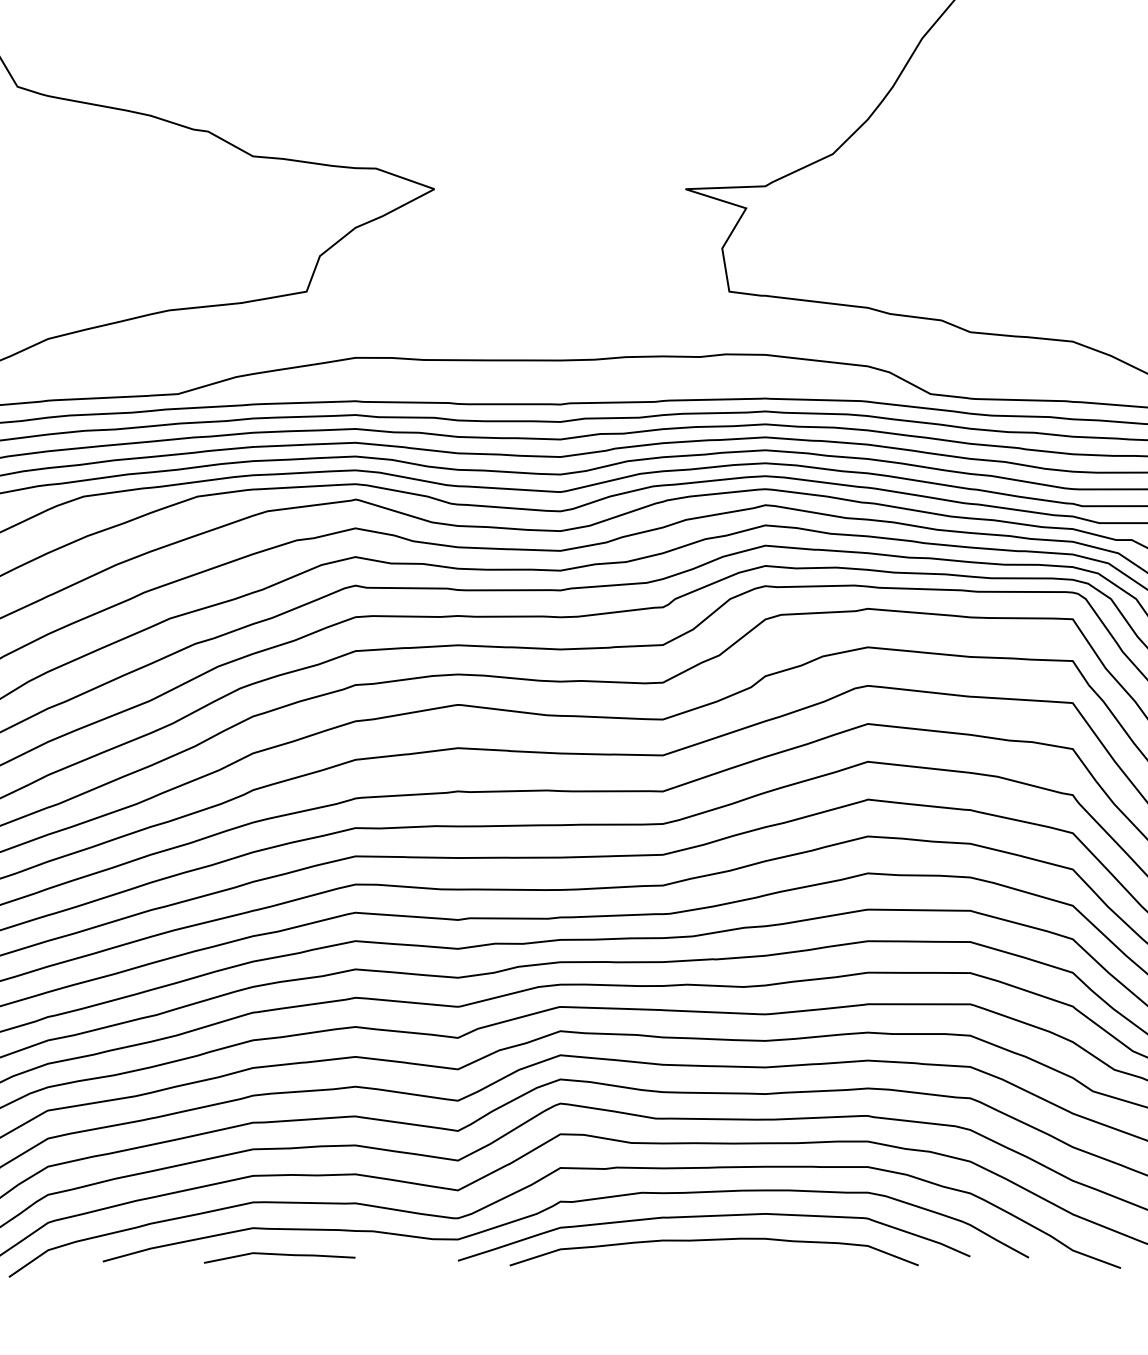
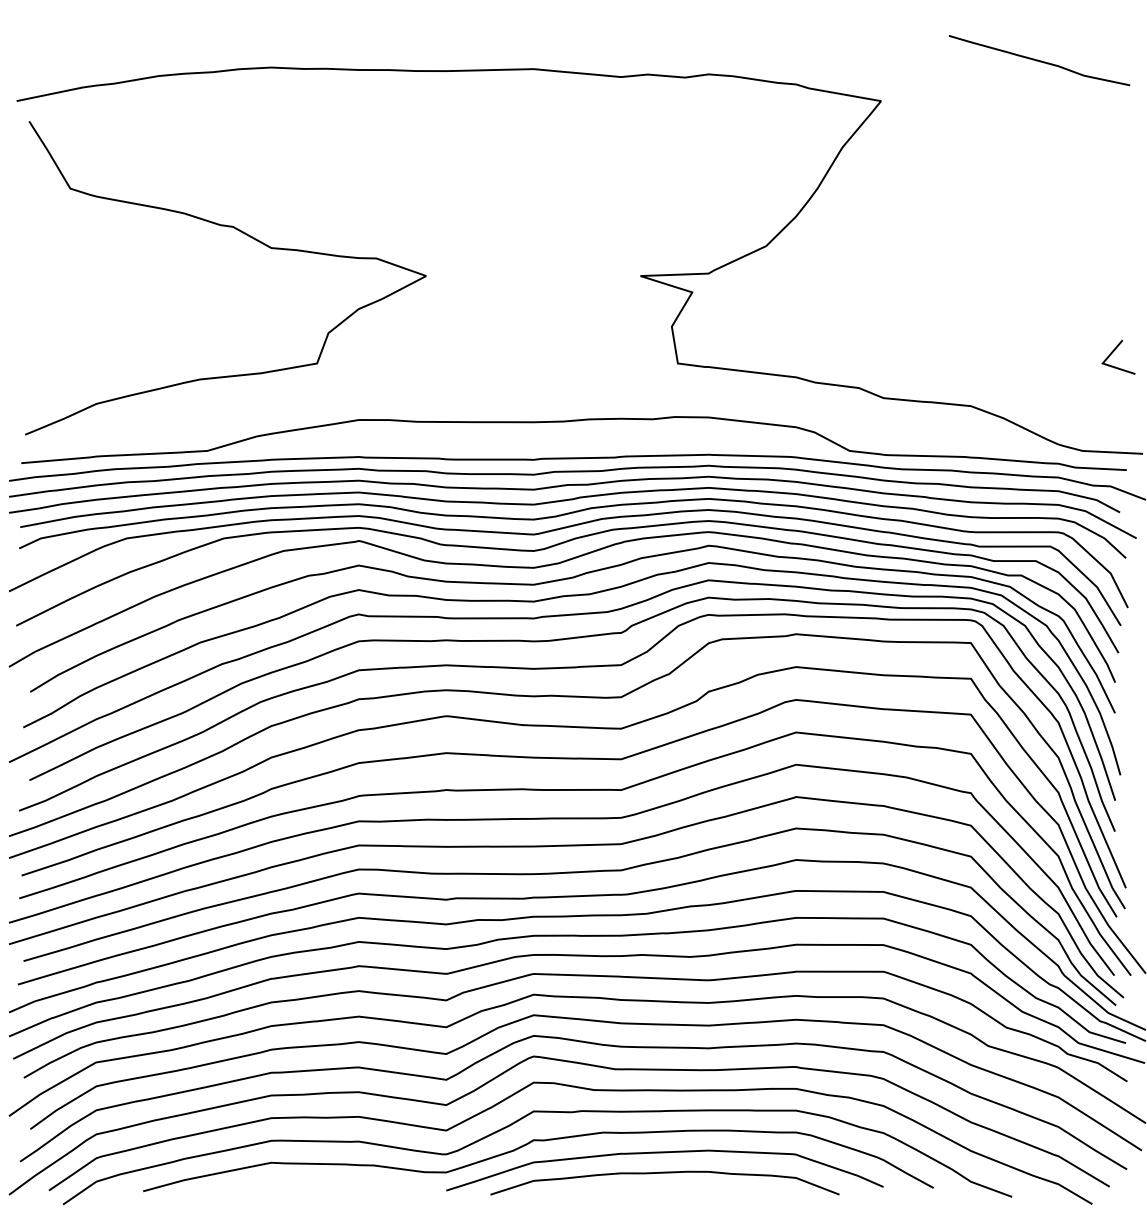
line: (278, 1255) -> (293, 1186), removed

